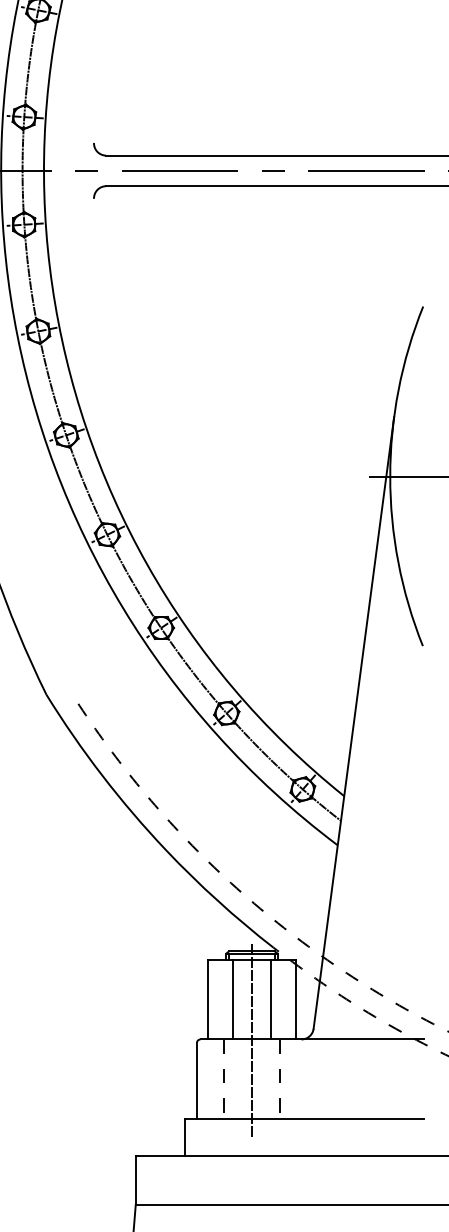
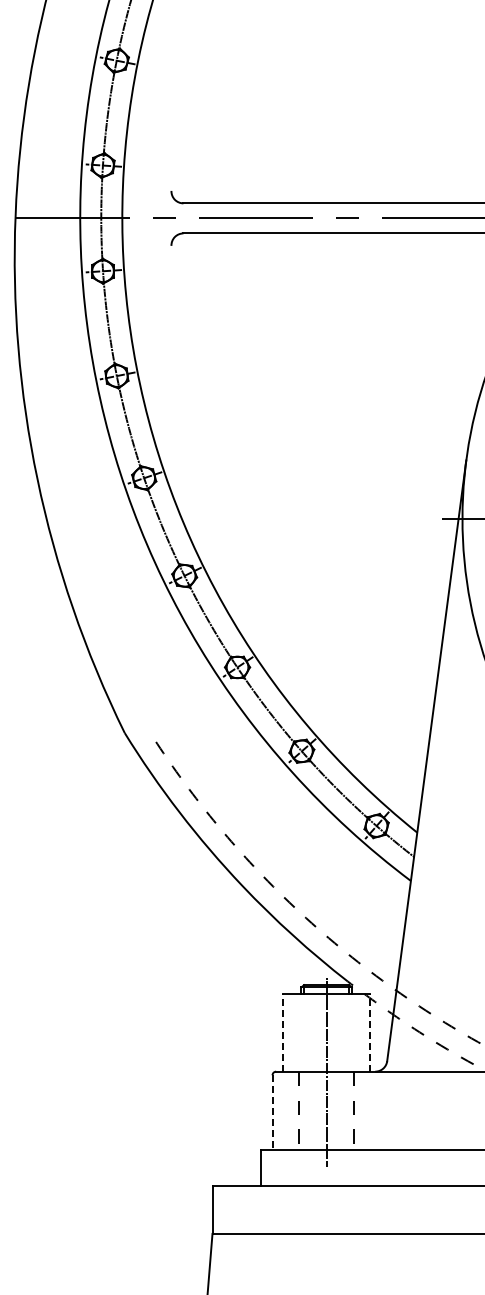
line: (208, 999) -> (283, 1032), solid -> dashed
line: (232, 999) -> (307, 1032), removed
line: (271, 999) -> (345, 1032), removed
line: (295, 999) -> (369, 1032), solid -> dashed
line: (196, 1082) -> (272, 1113), solid -> dashed

